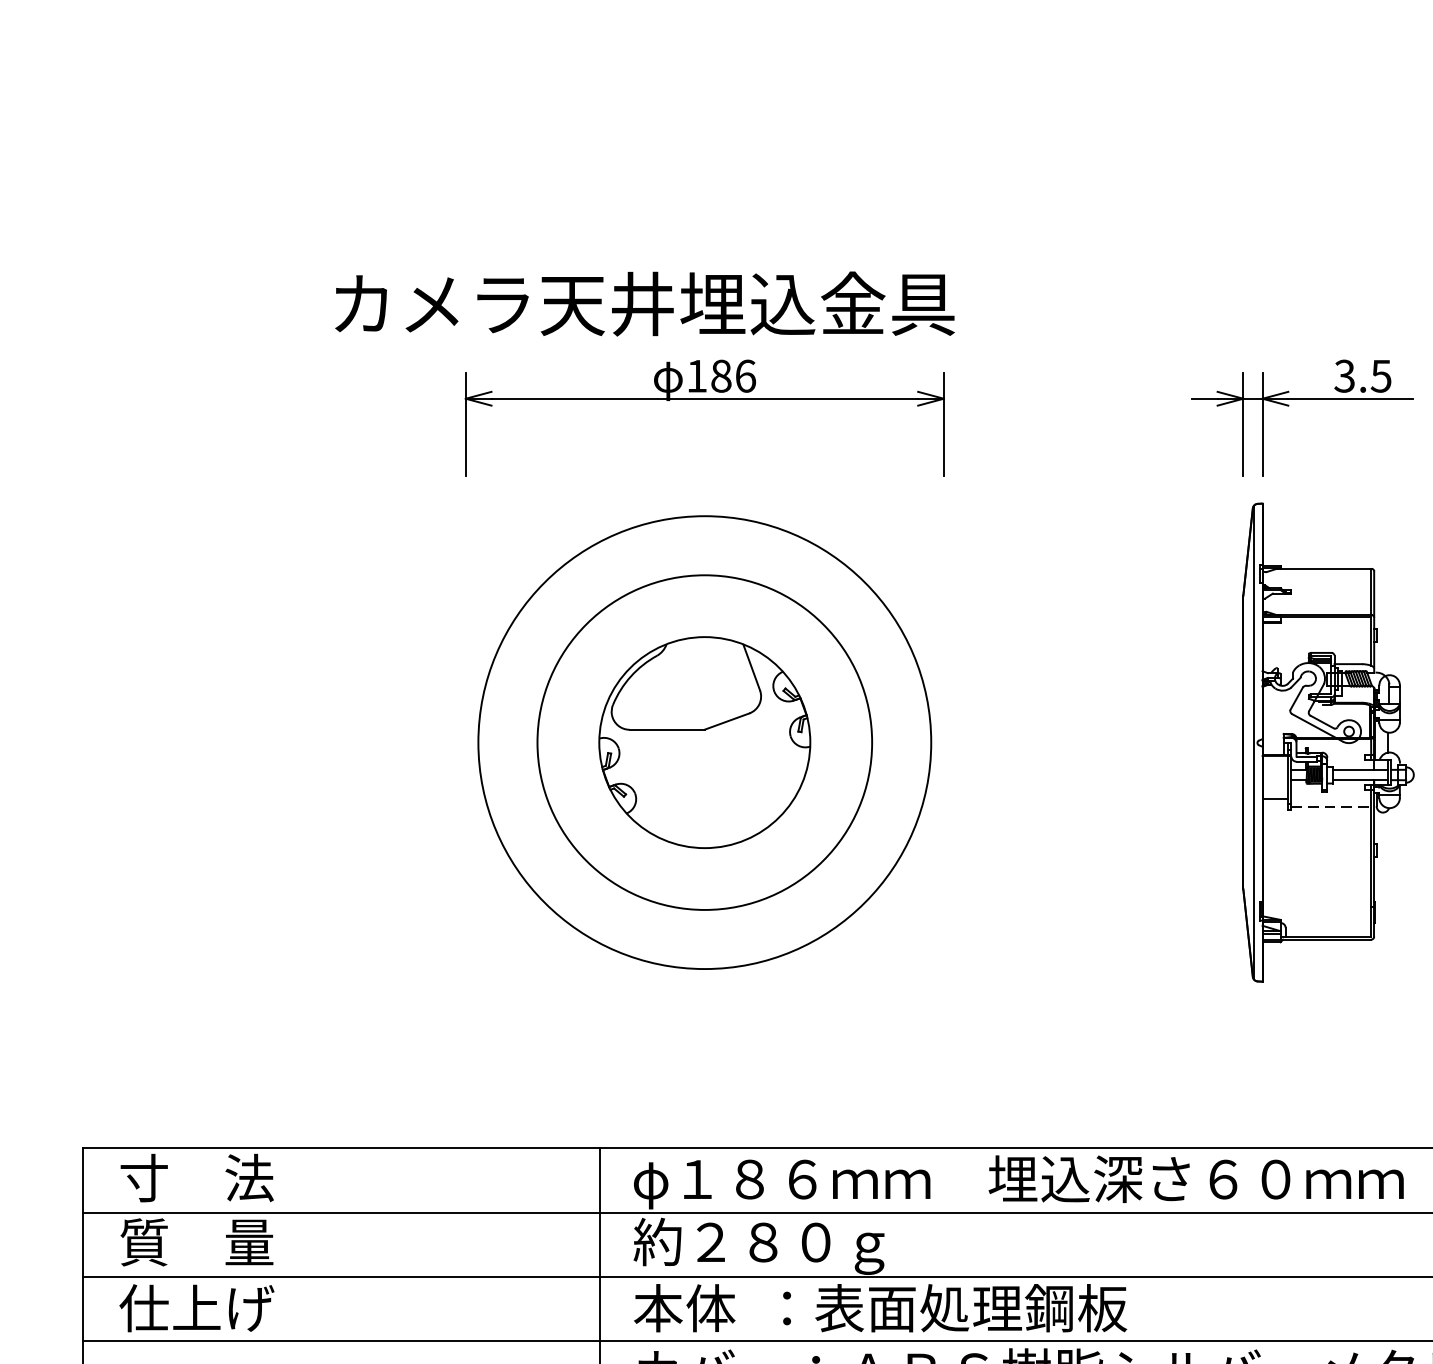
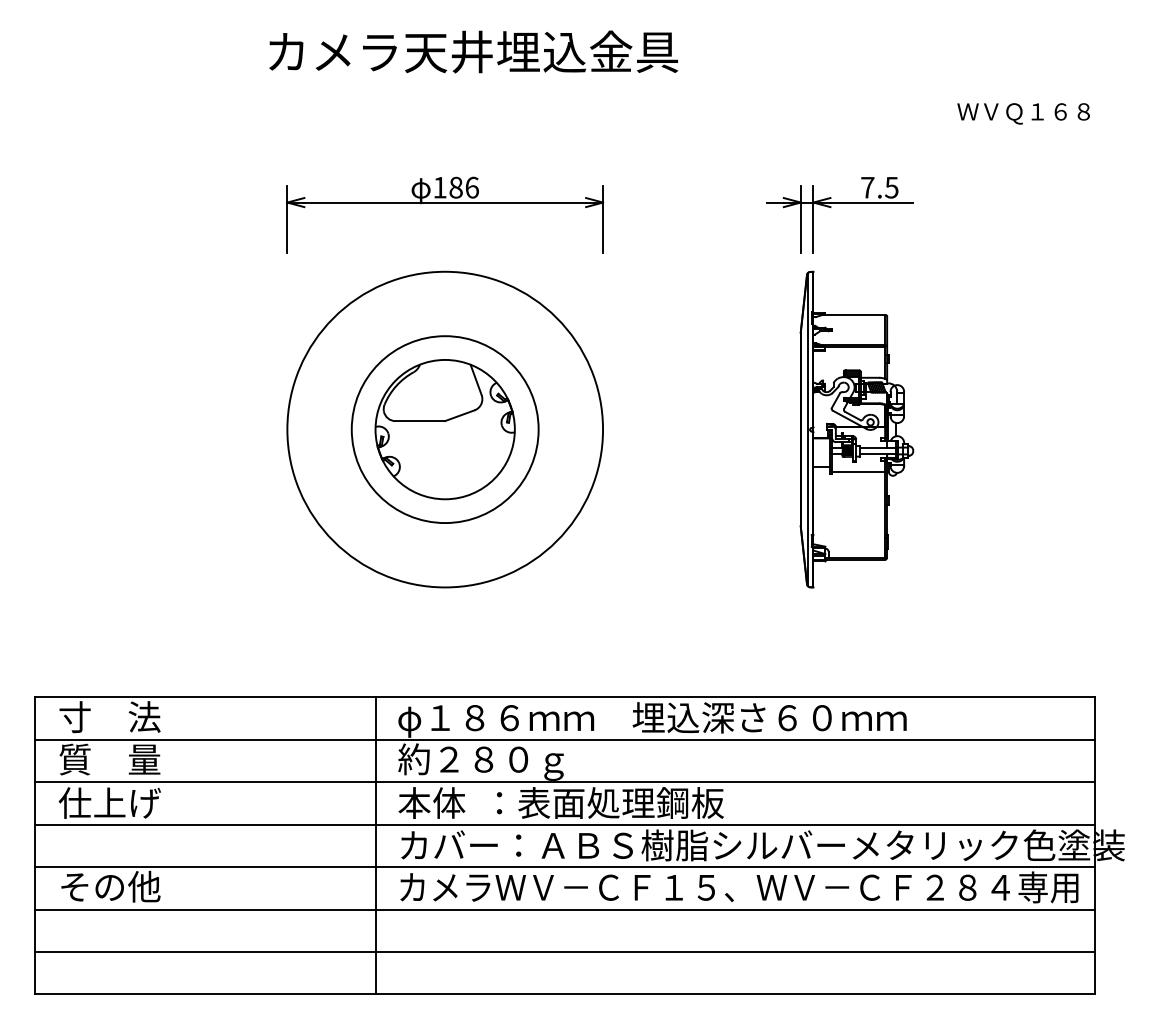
text: (644, 303) -> (473, 51), moved
text: (1344, 375) -> (867, 187), 3.5 -> 7.5
circle: (703, 742) -> (444, 429), size x0.62
circle: (705, 742) -> (445, 429), size x1.43
line: (1332, 807) -> (859, 472), dashed -> solid

